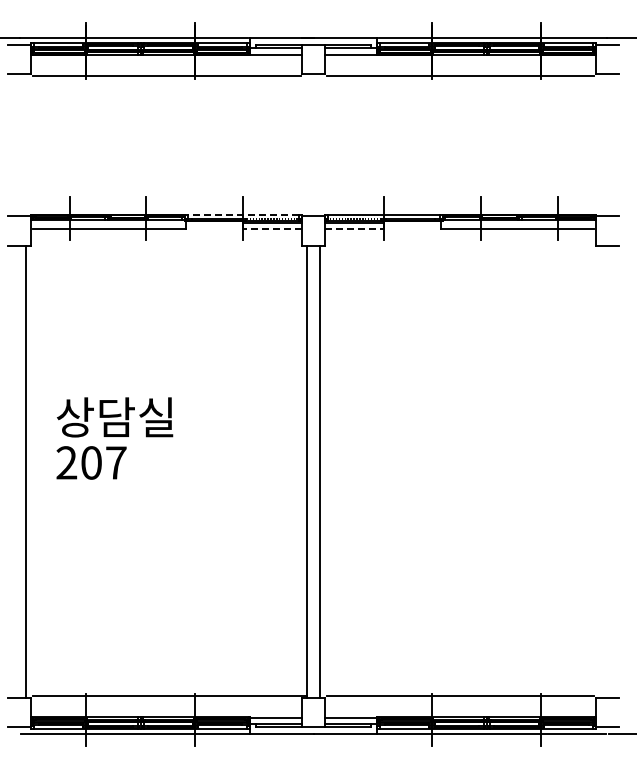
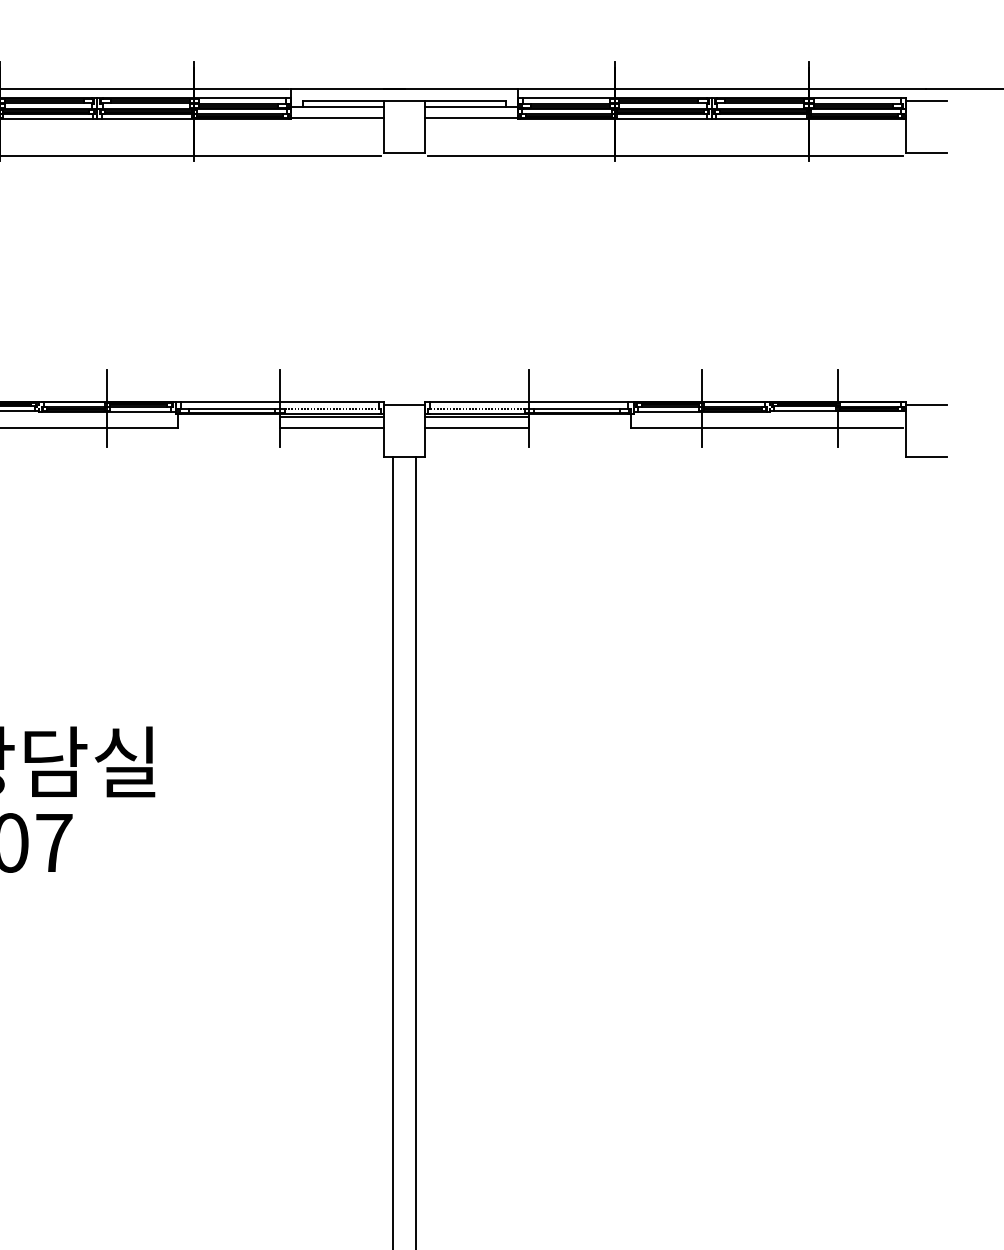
line: (243, 214) -> (280, 401), dashed -> solid
line: (272, 229) -> (331, 428), dashed -> solid
line: (354, 229) -> (477, 428), dashed -> solid

